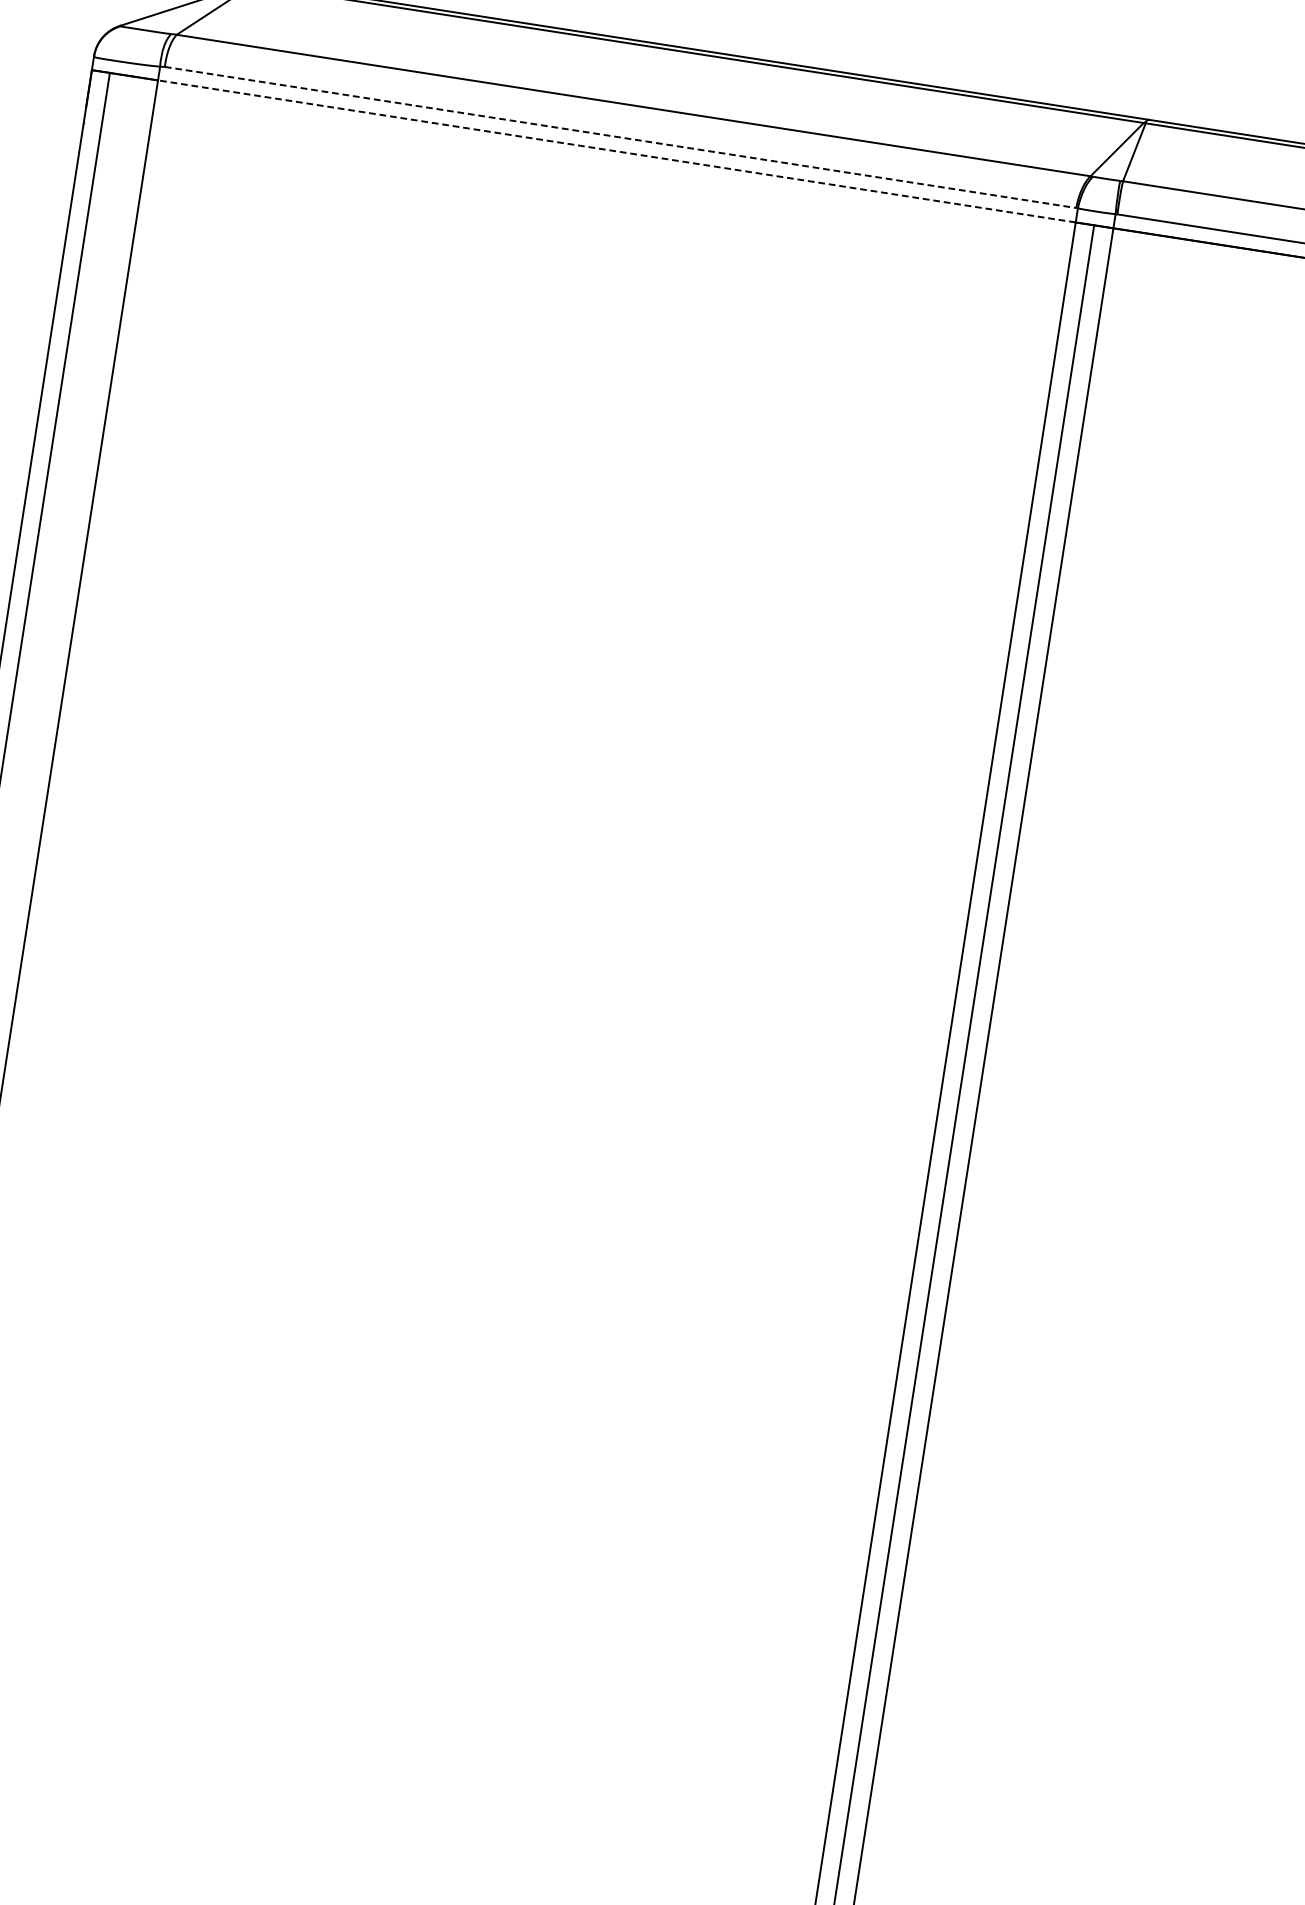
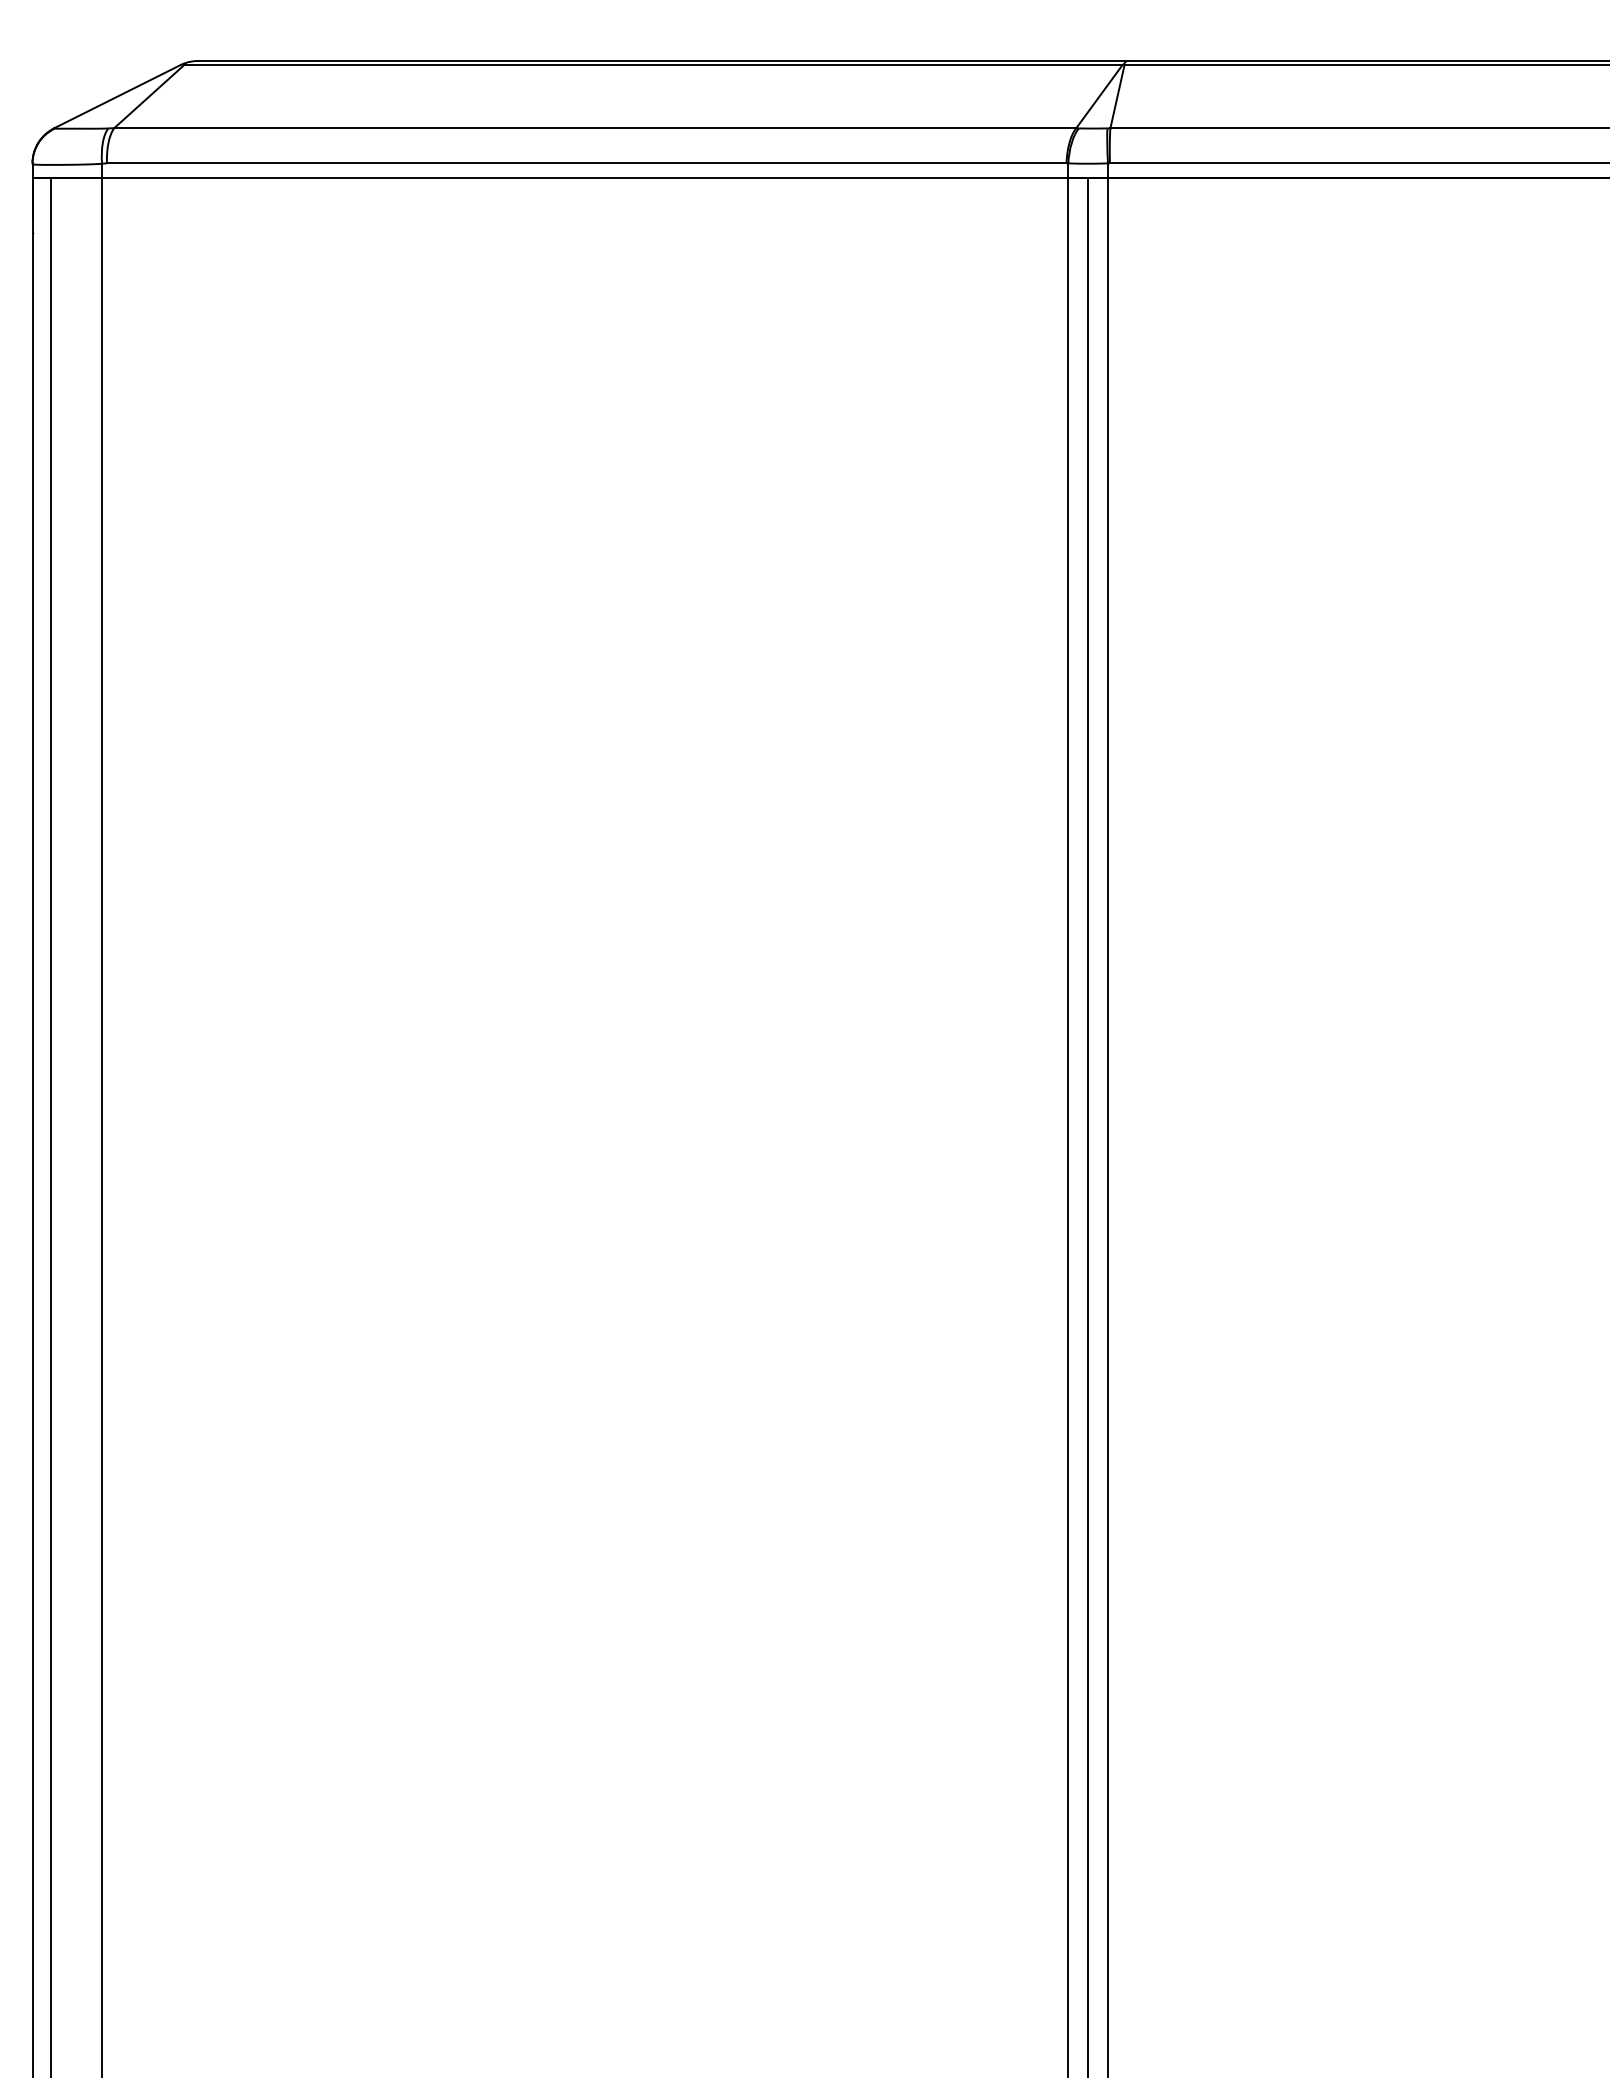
line: (620, 137) -> (586, 163), dashed -> solid
line: (616, 151) -> (584, 178), dashed -> solid

